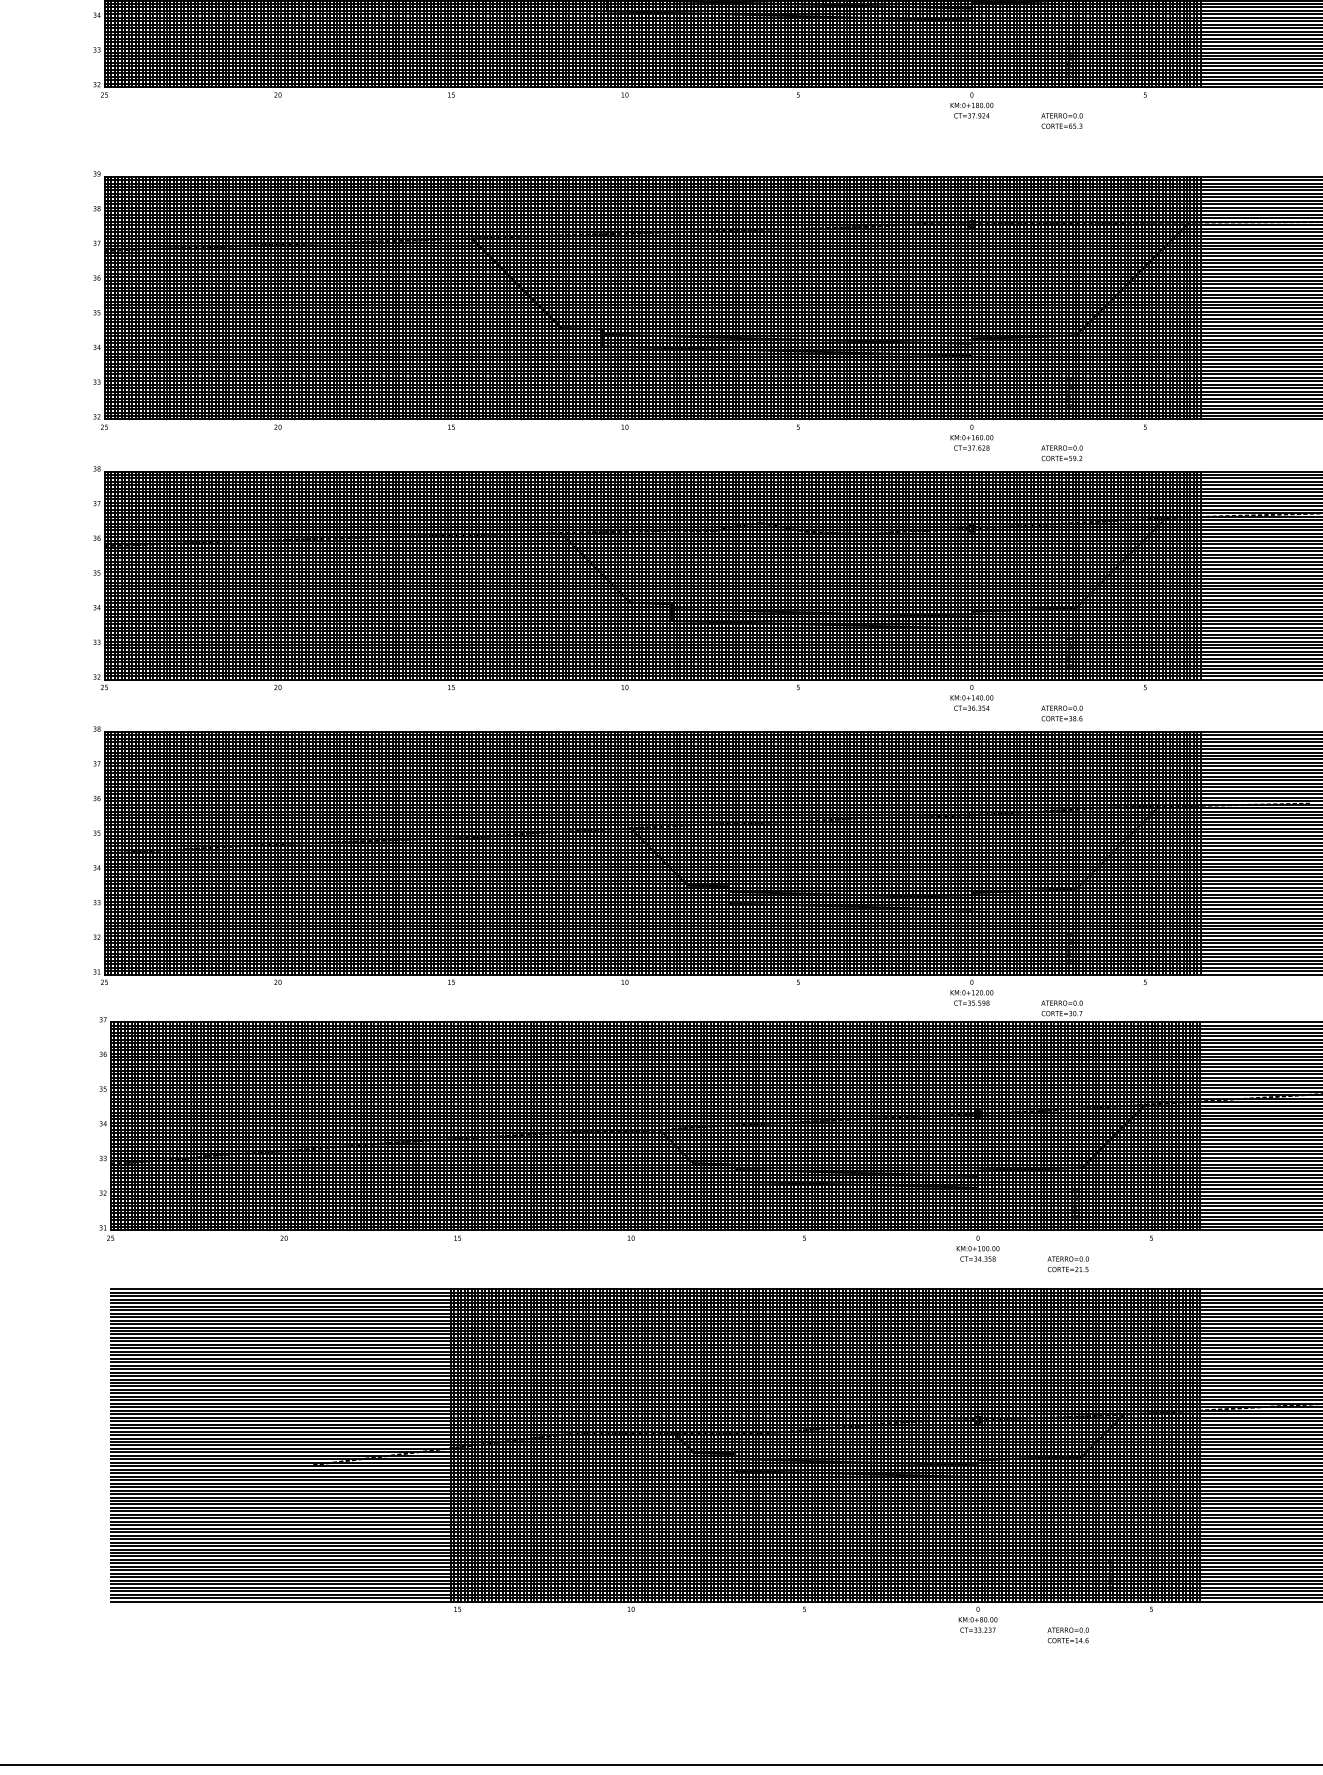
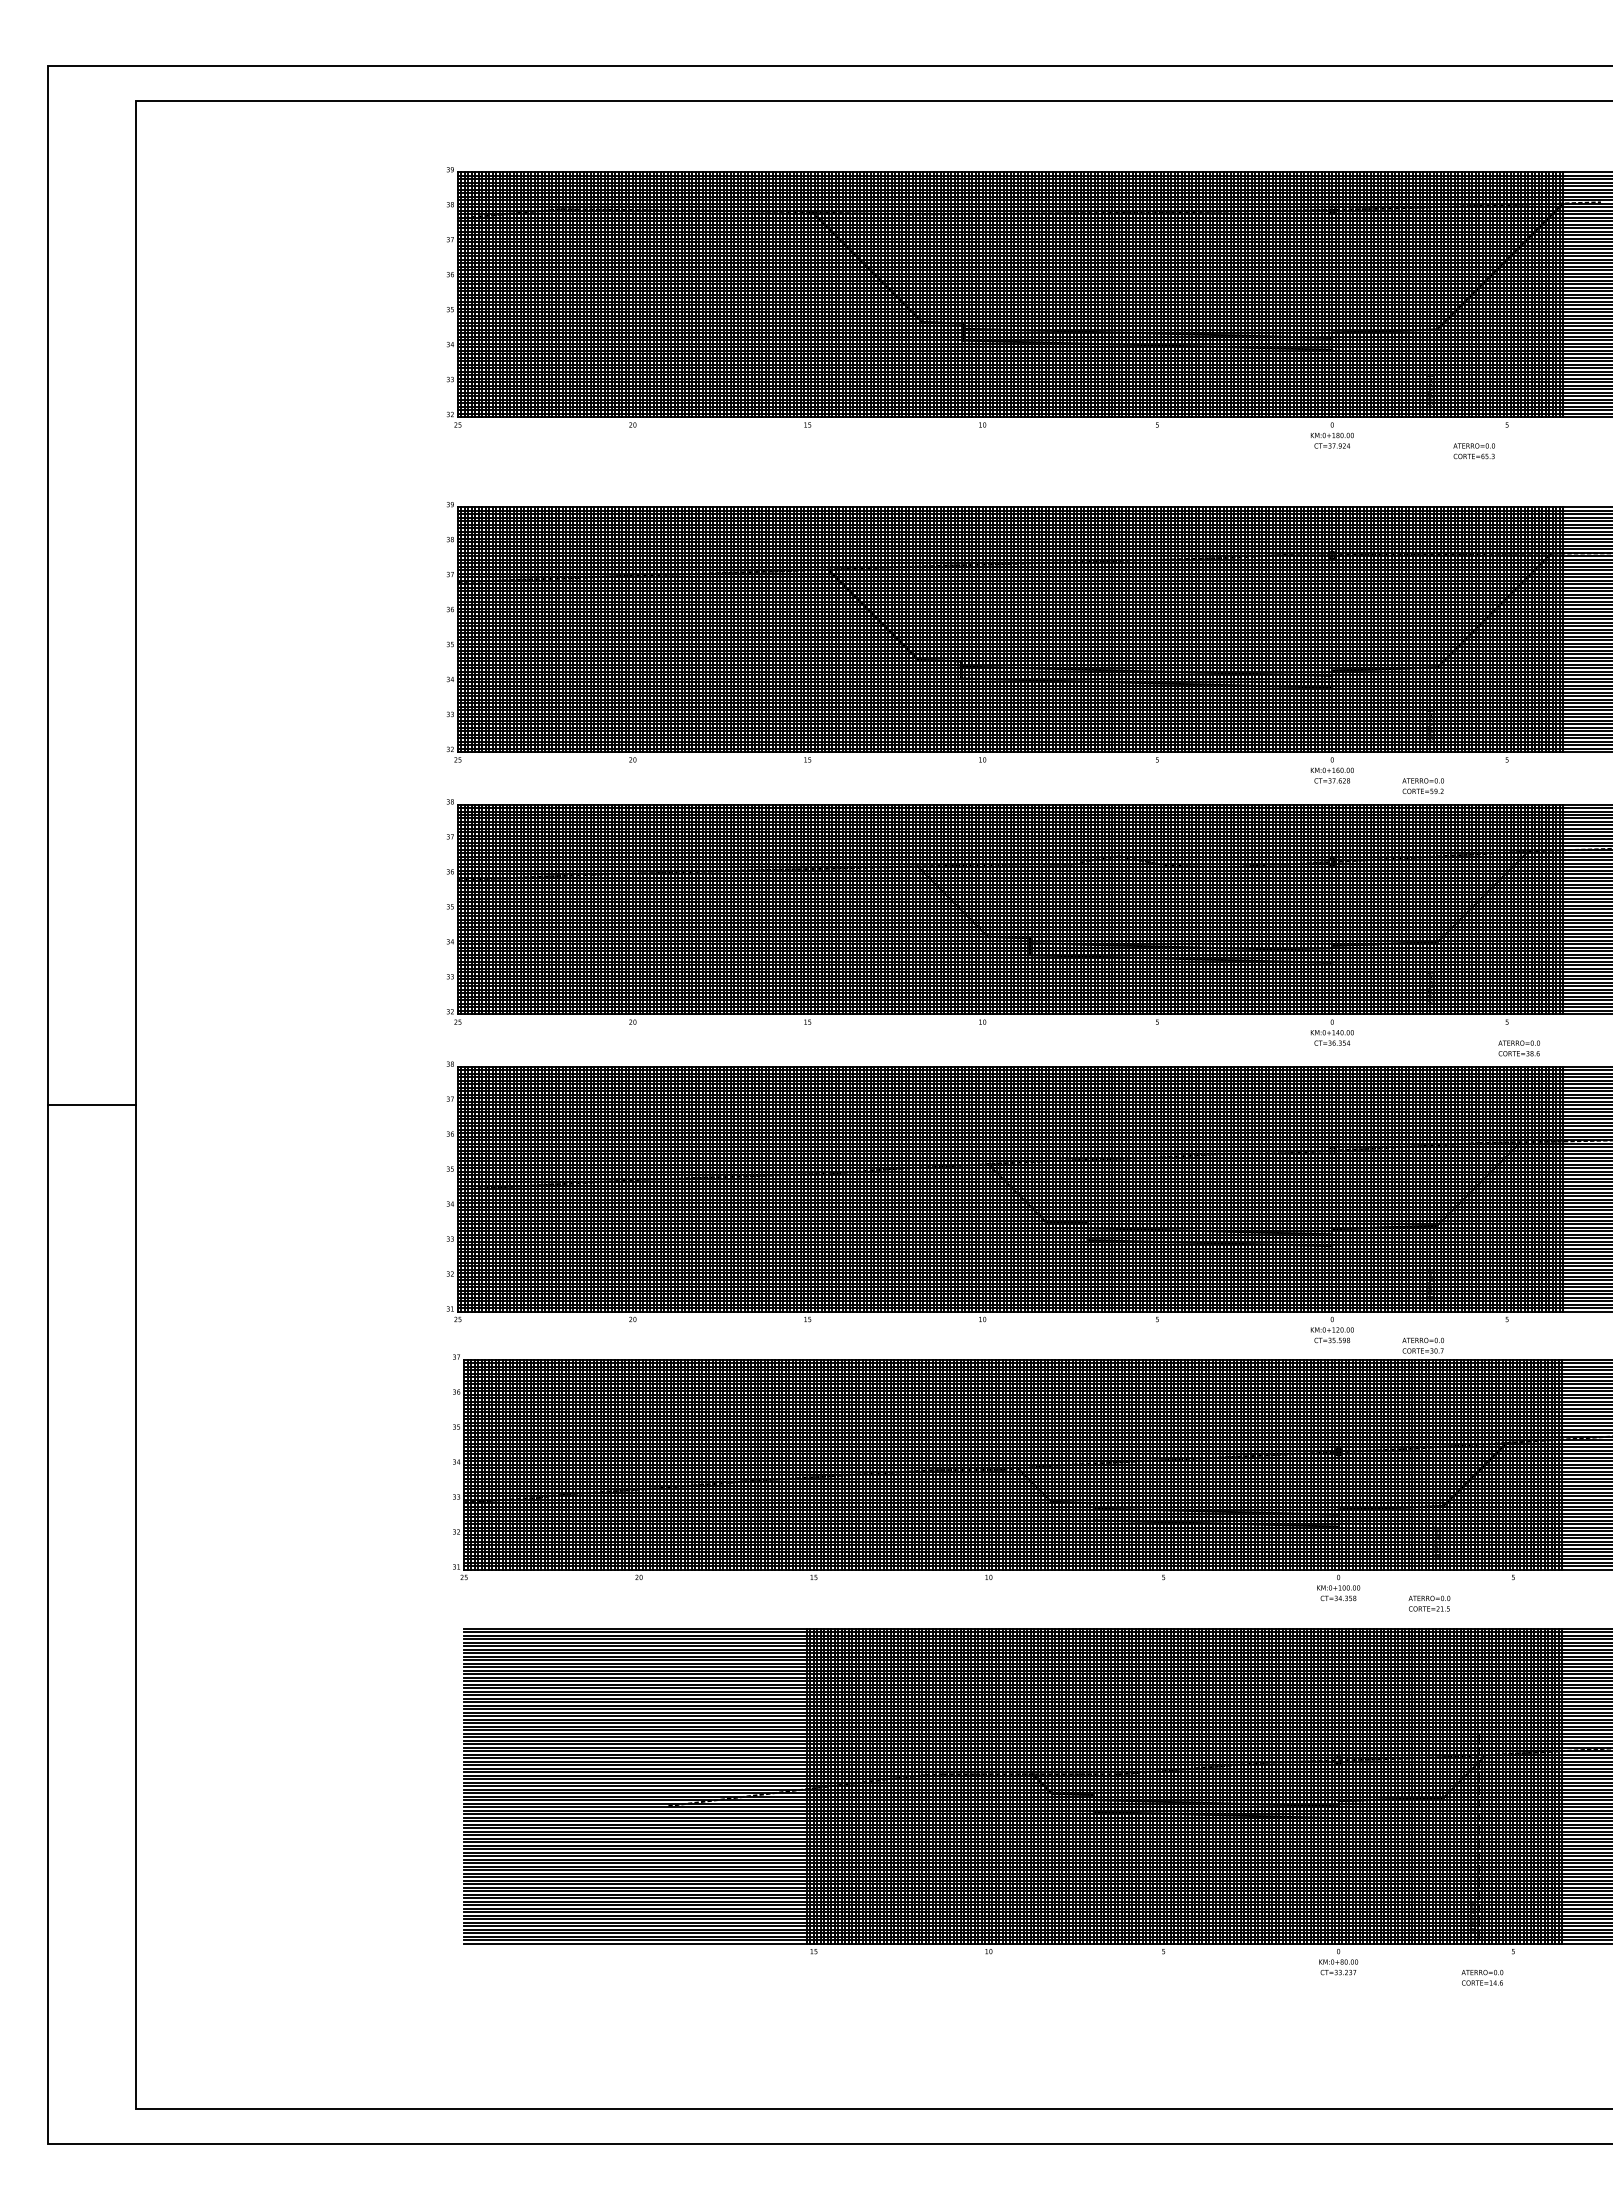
text: (1061, 121) -> (1473, 451), moved
text: (1061, 713) -> (1518, 1048), moved
text: (1068, 1635) -> (1482, 1977), moved

